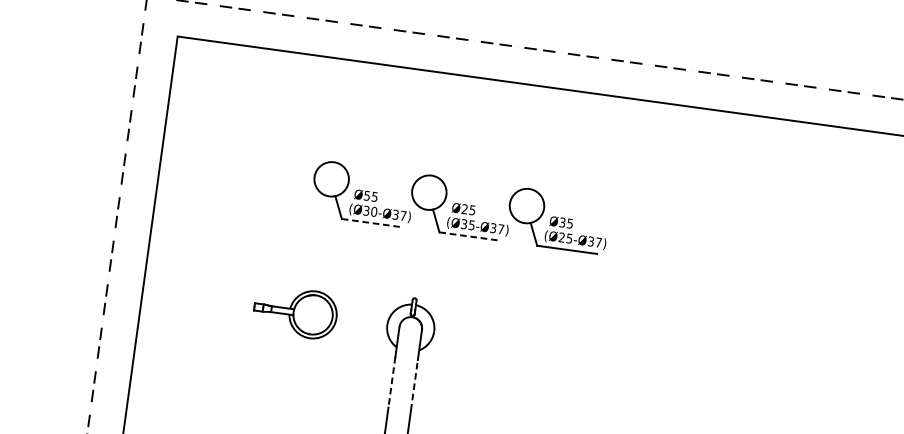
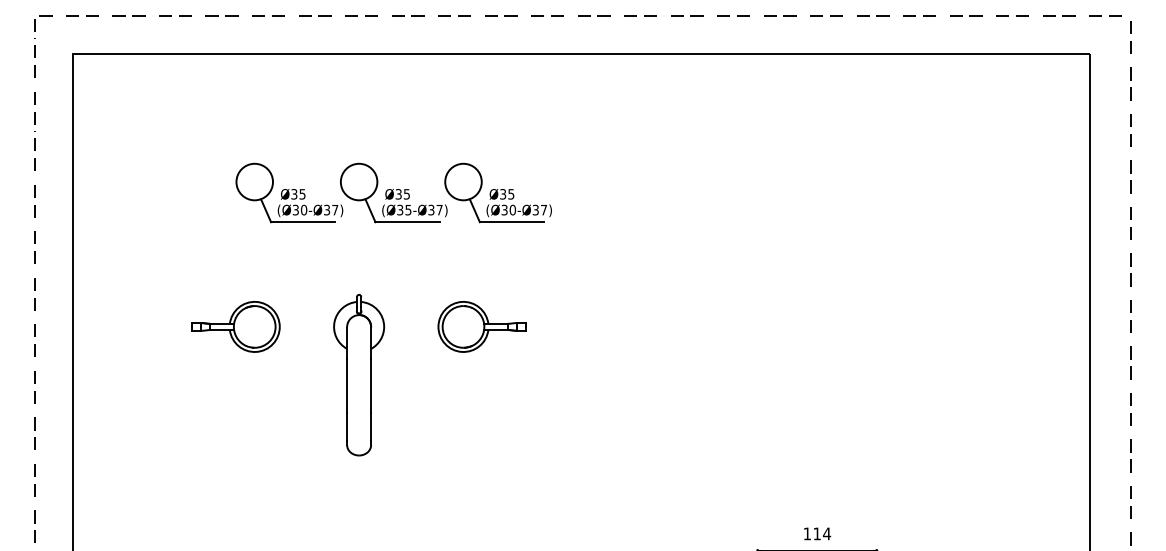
text: (367, 195) -> (294, 193), Ø55 -> Ø35
text: (464, 209) -> (398, 194), Ø25 -> Ø35
line: (372, 223) -> (303, 222), dashed -> solid
line: (469, 236) -> (407, 222), dashed -> solid
text: (565, 237) -> (508, 209), (Ø25-Ø37) -> (Ø30-Ø37)
part: (525, 343) -> (481, 326), added
line: (392, 382) -> (347, 386), dashed -> solid
line: (414, 384) -> (371, 385), dashed -> solid

